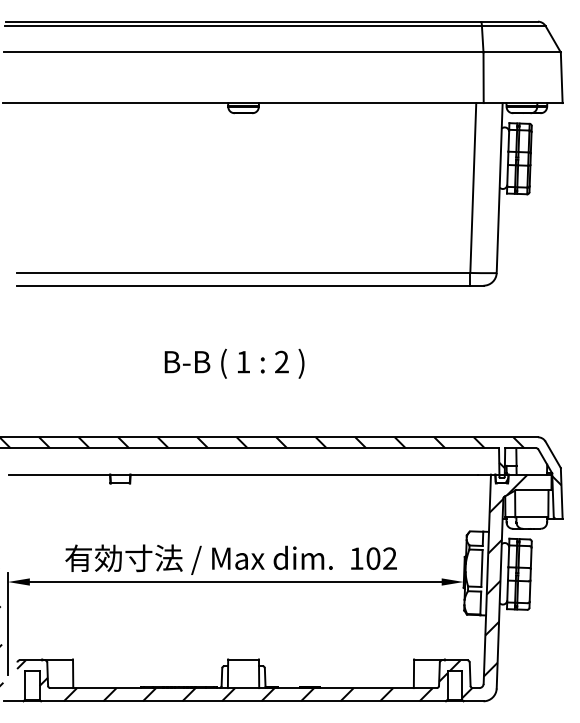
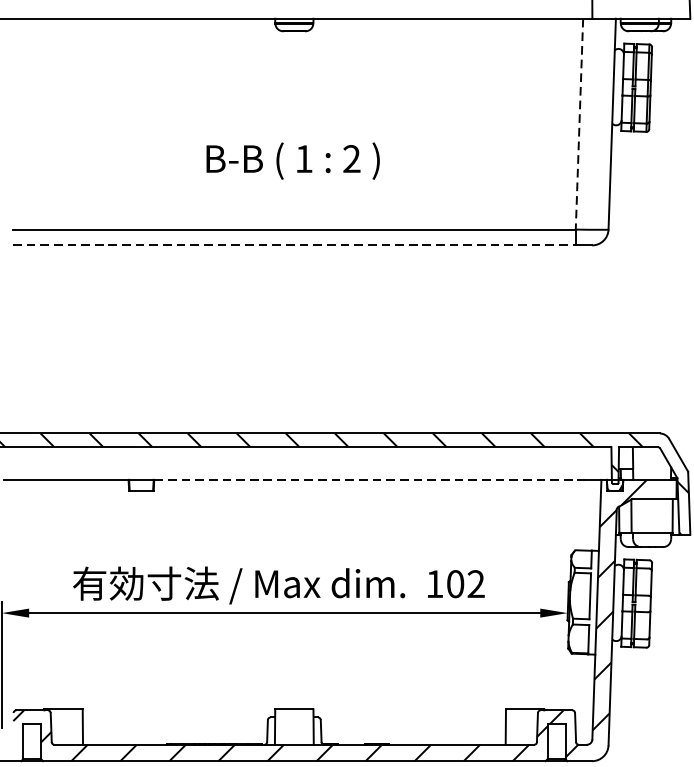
line: (473, 188) -> (579, 124), solid -> dashed
line: (243, 285) -> (294, 245), solid -> dashed
text: (234, 363) -> (293, 160), moved
line: (304, 474) -> (369, 479), solid -> dashed

